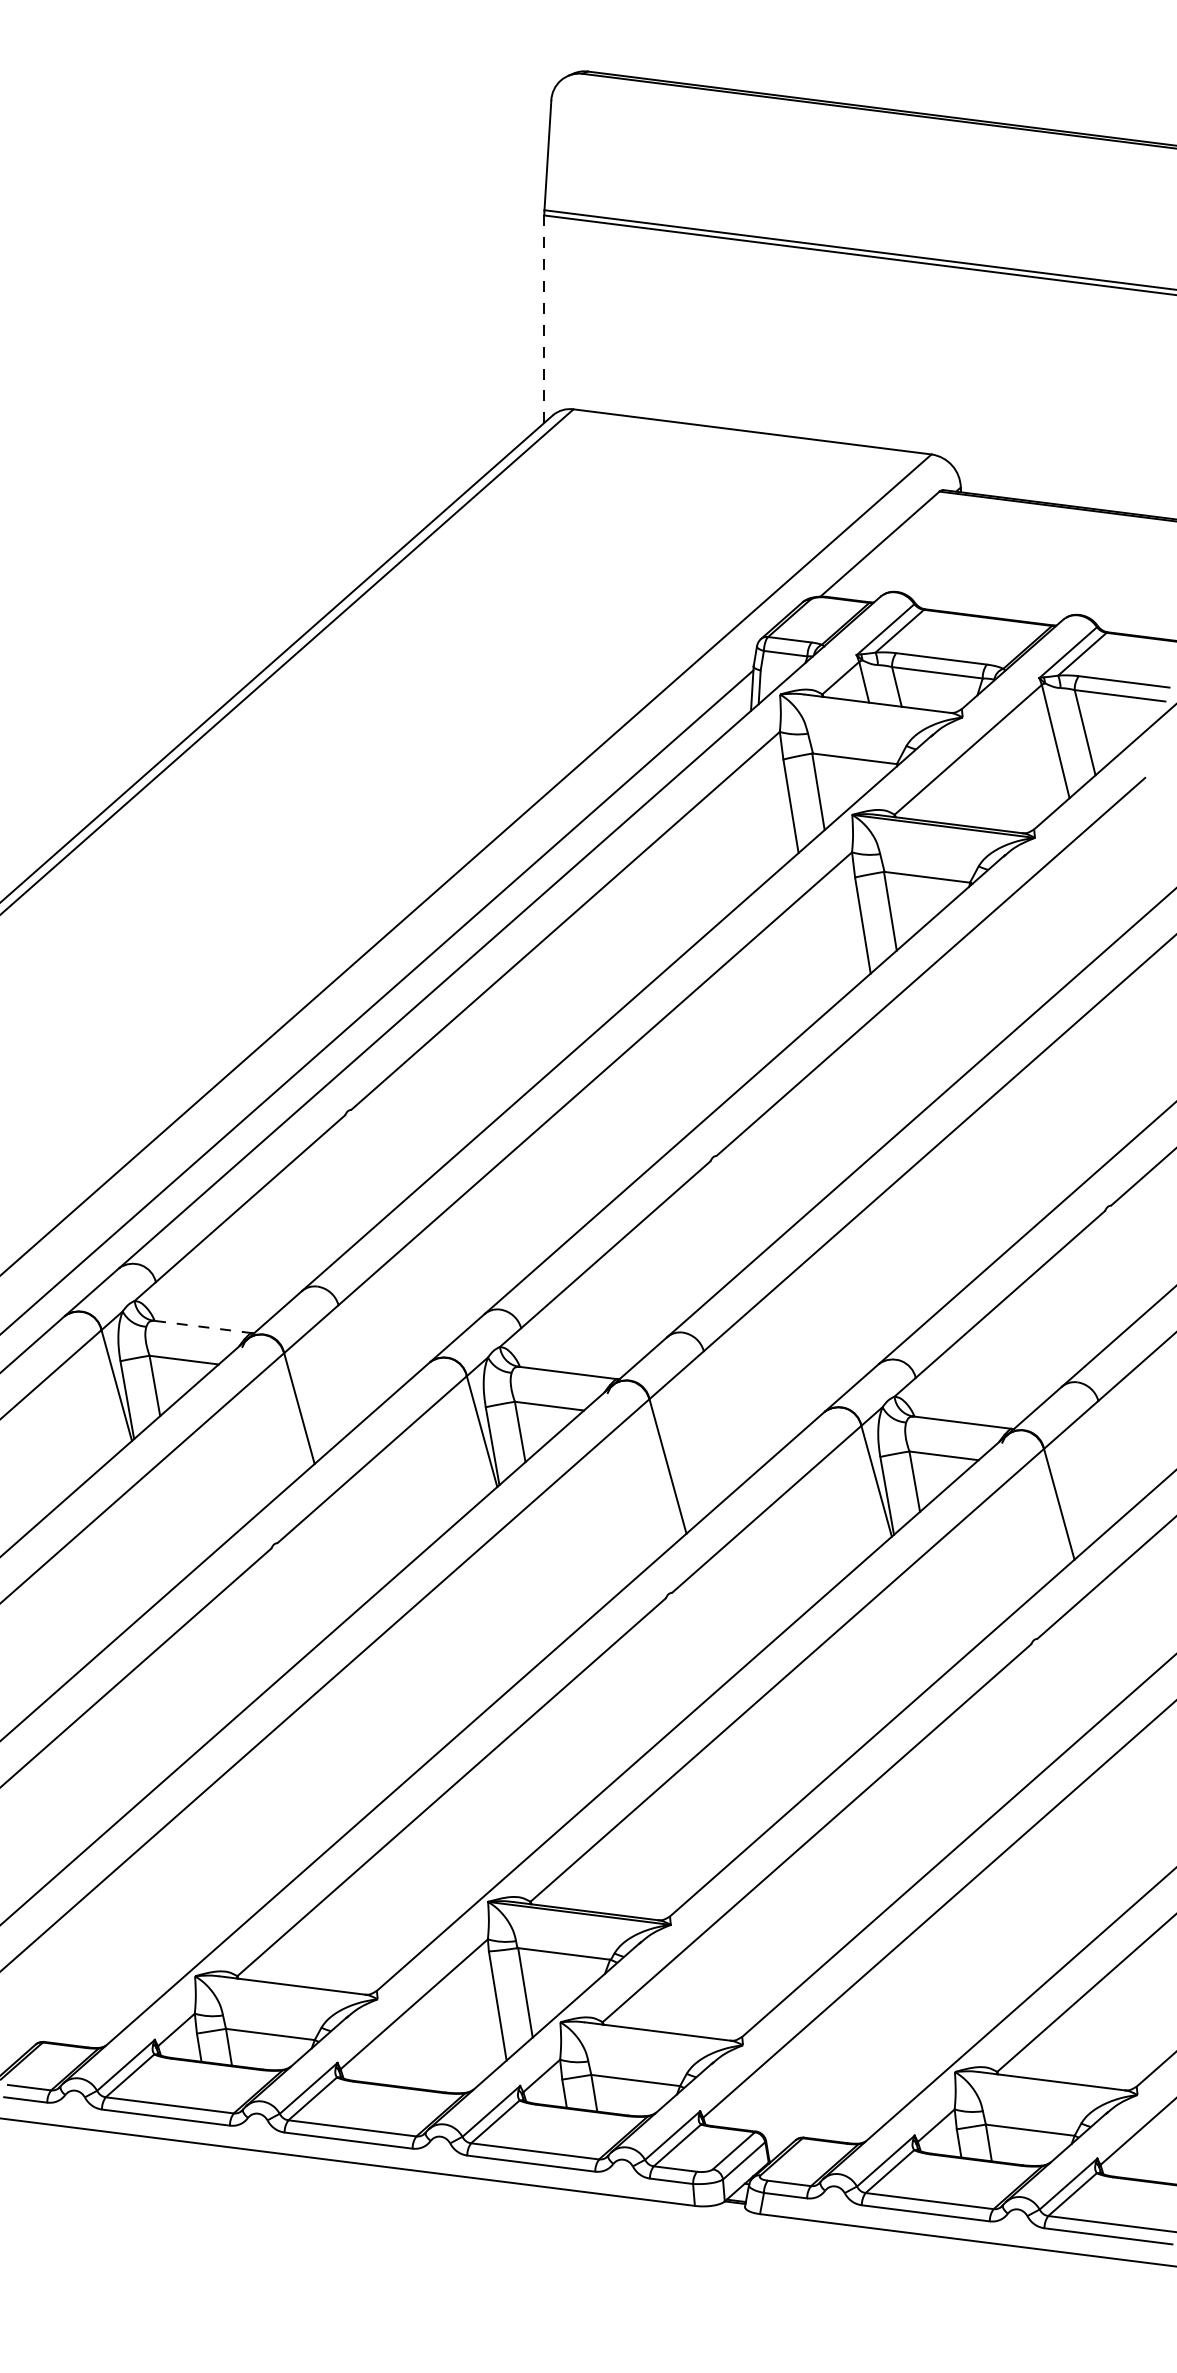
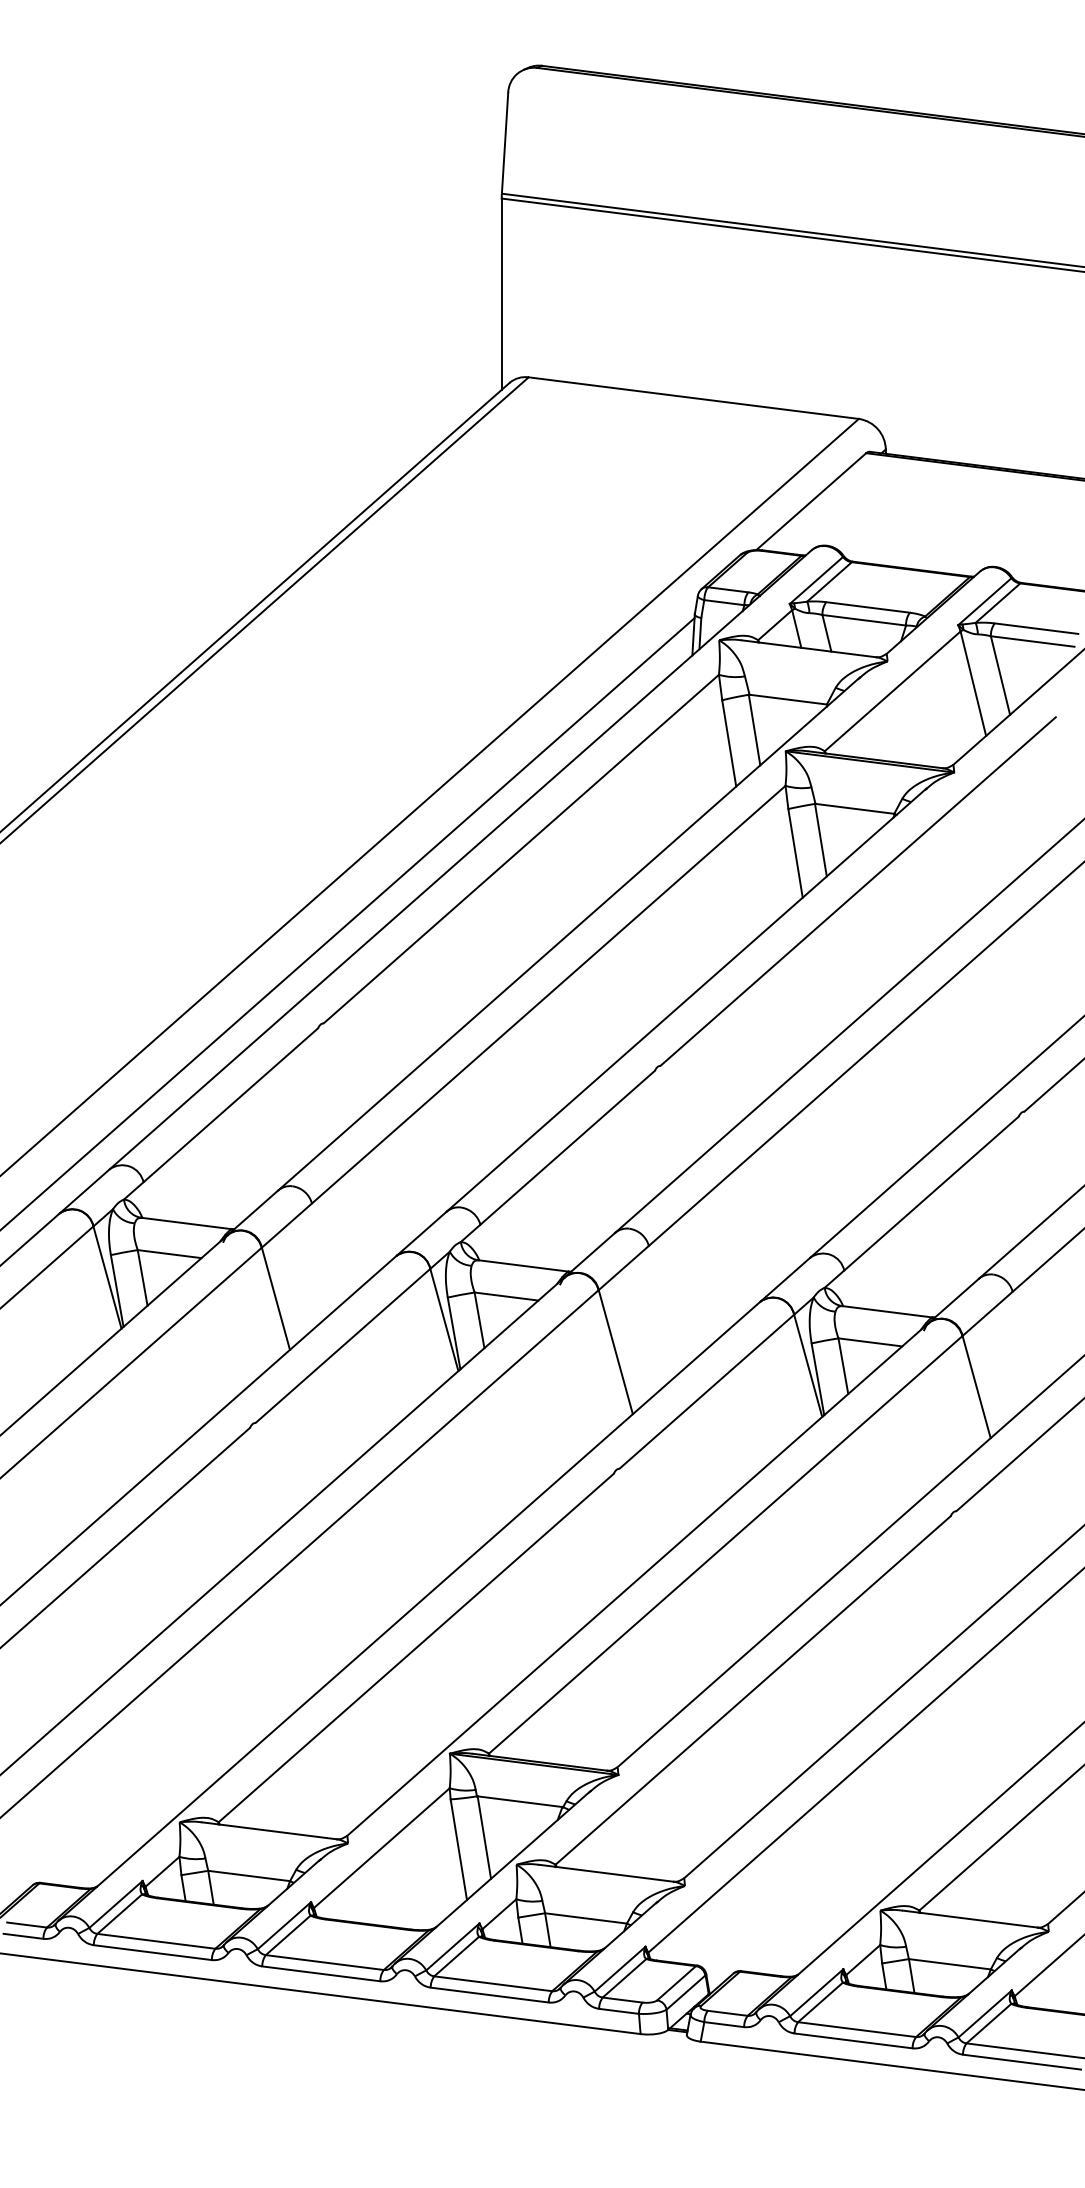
line: (544, 319) -> (501, 294), dashed -> solid
line: (202, 1326) -> (186, 1223), dashed -> solid

